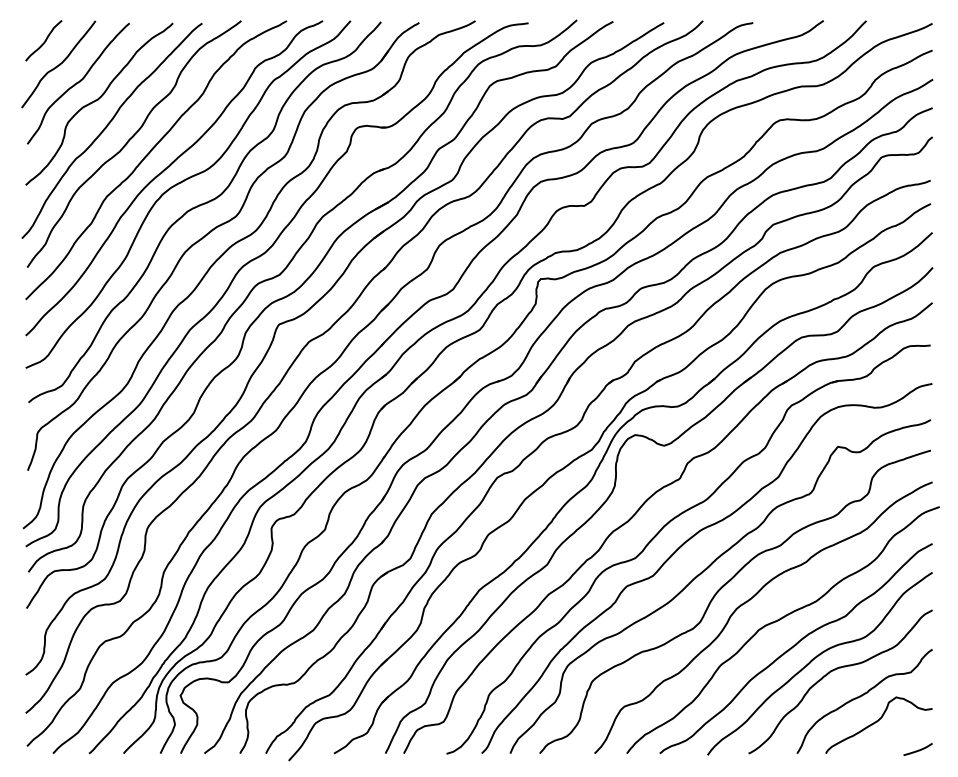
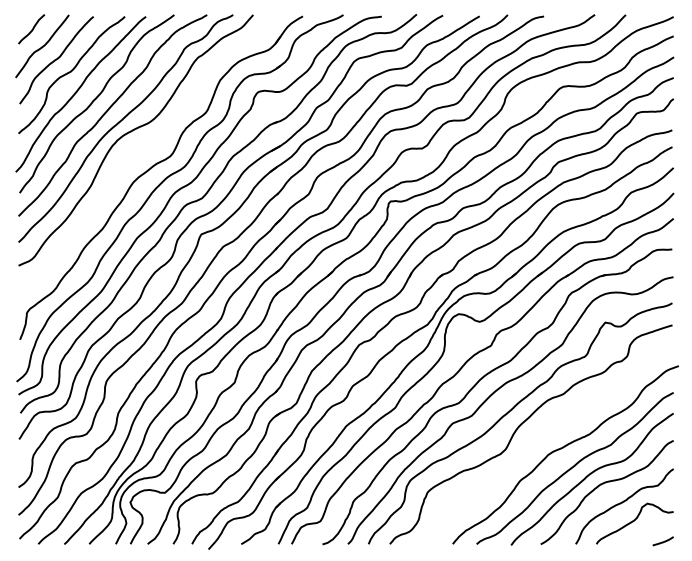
curve: (200, 206) -> (144, 149), removed
curve: (749, 601) -> (541, 434), removed

